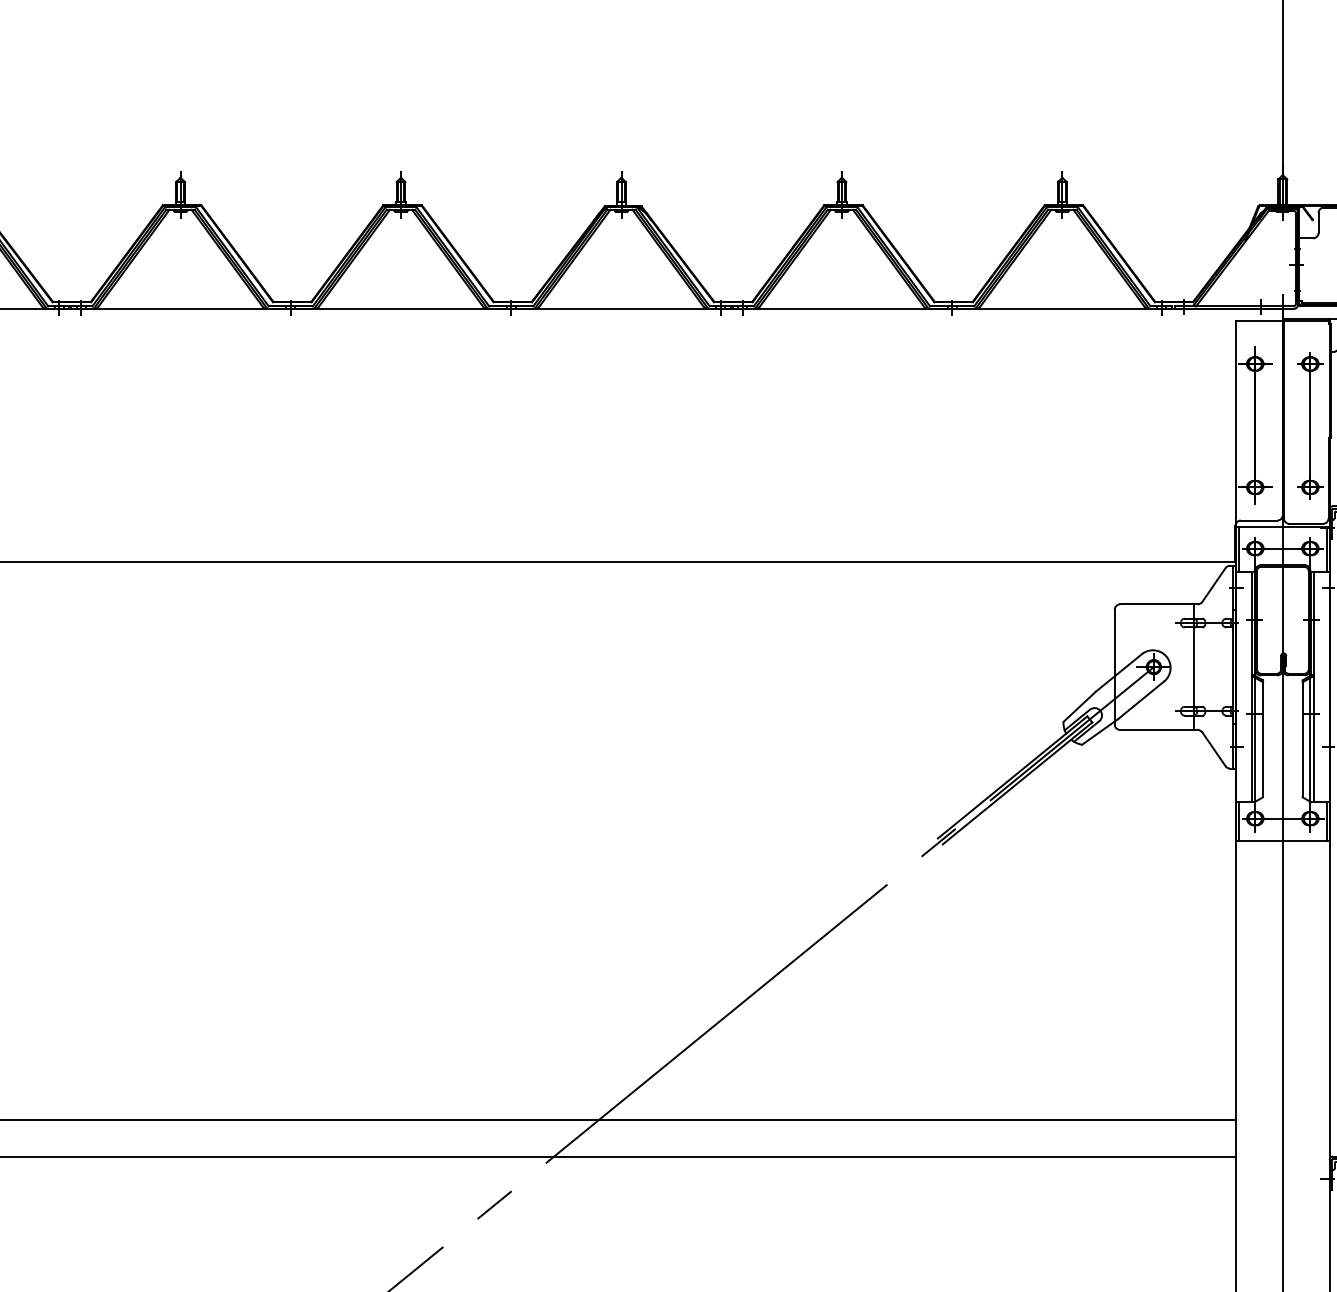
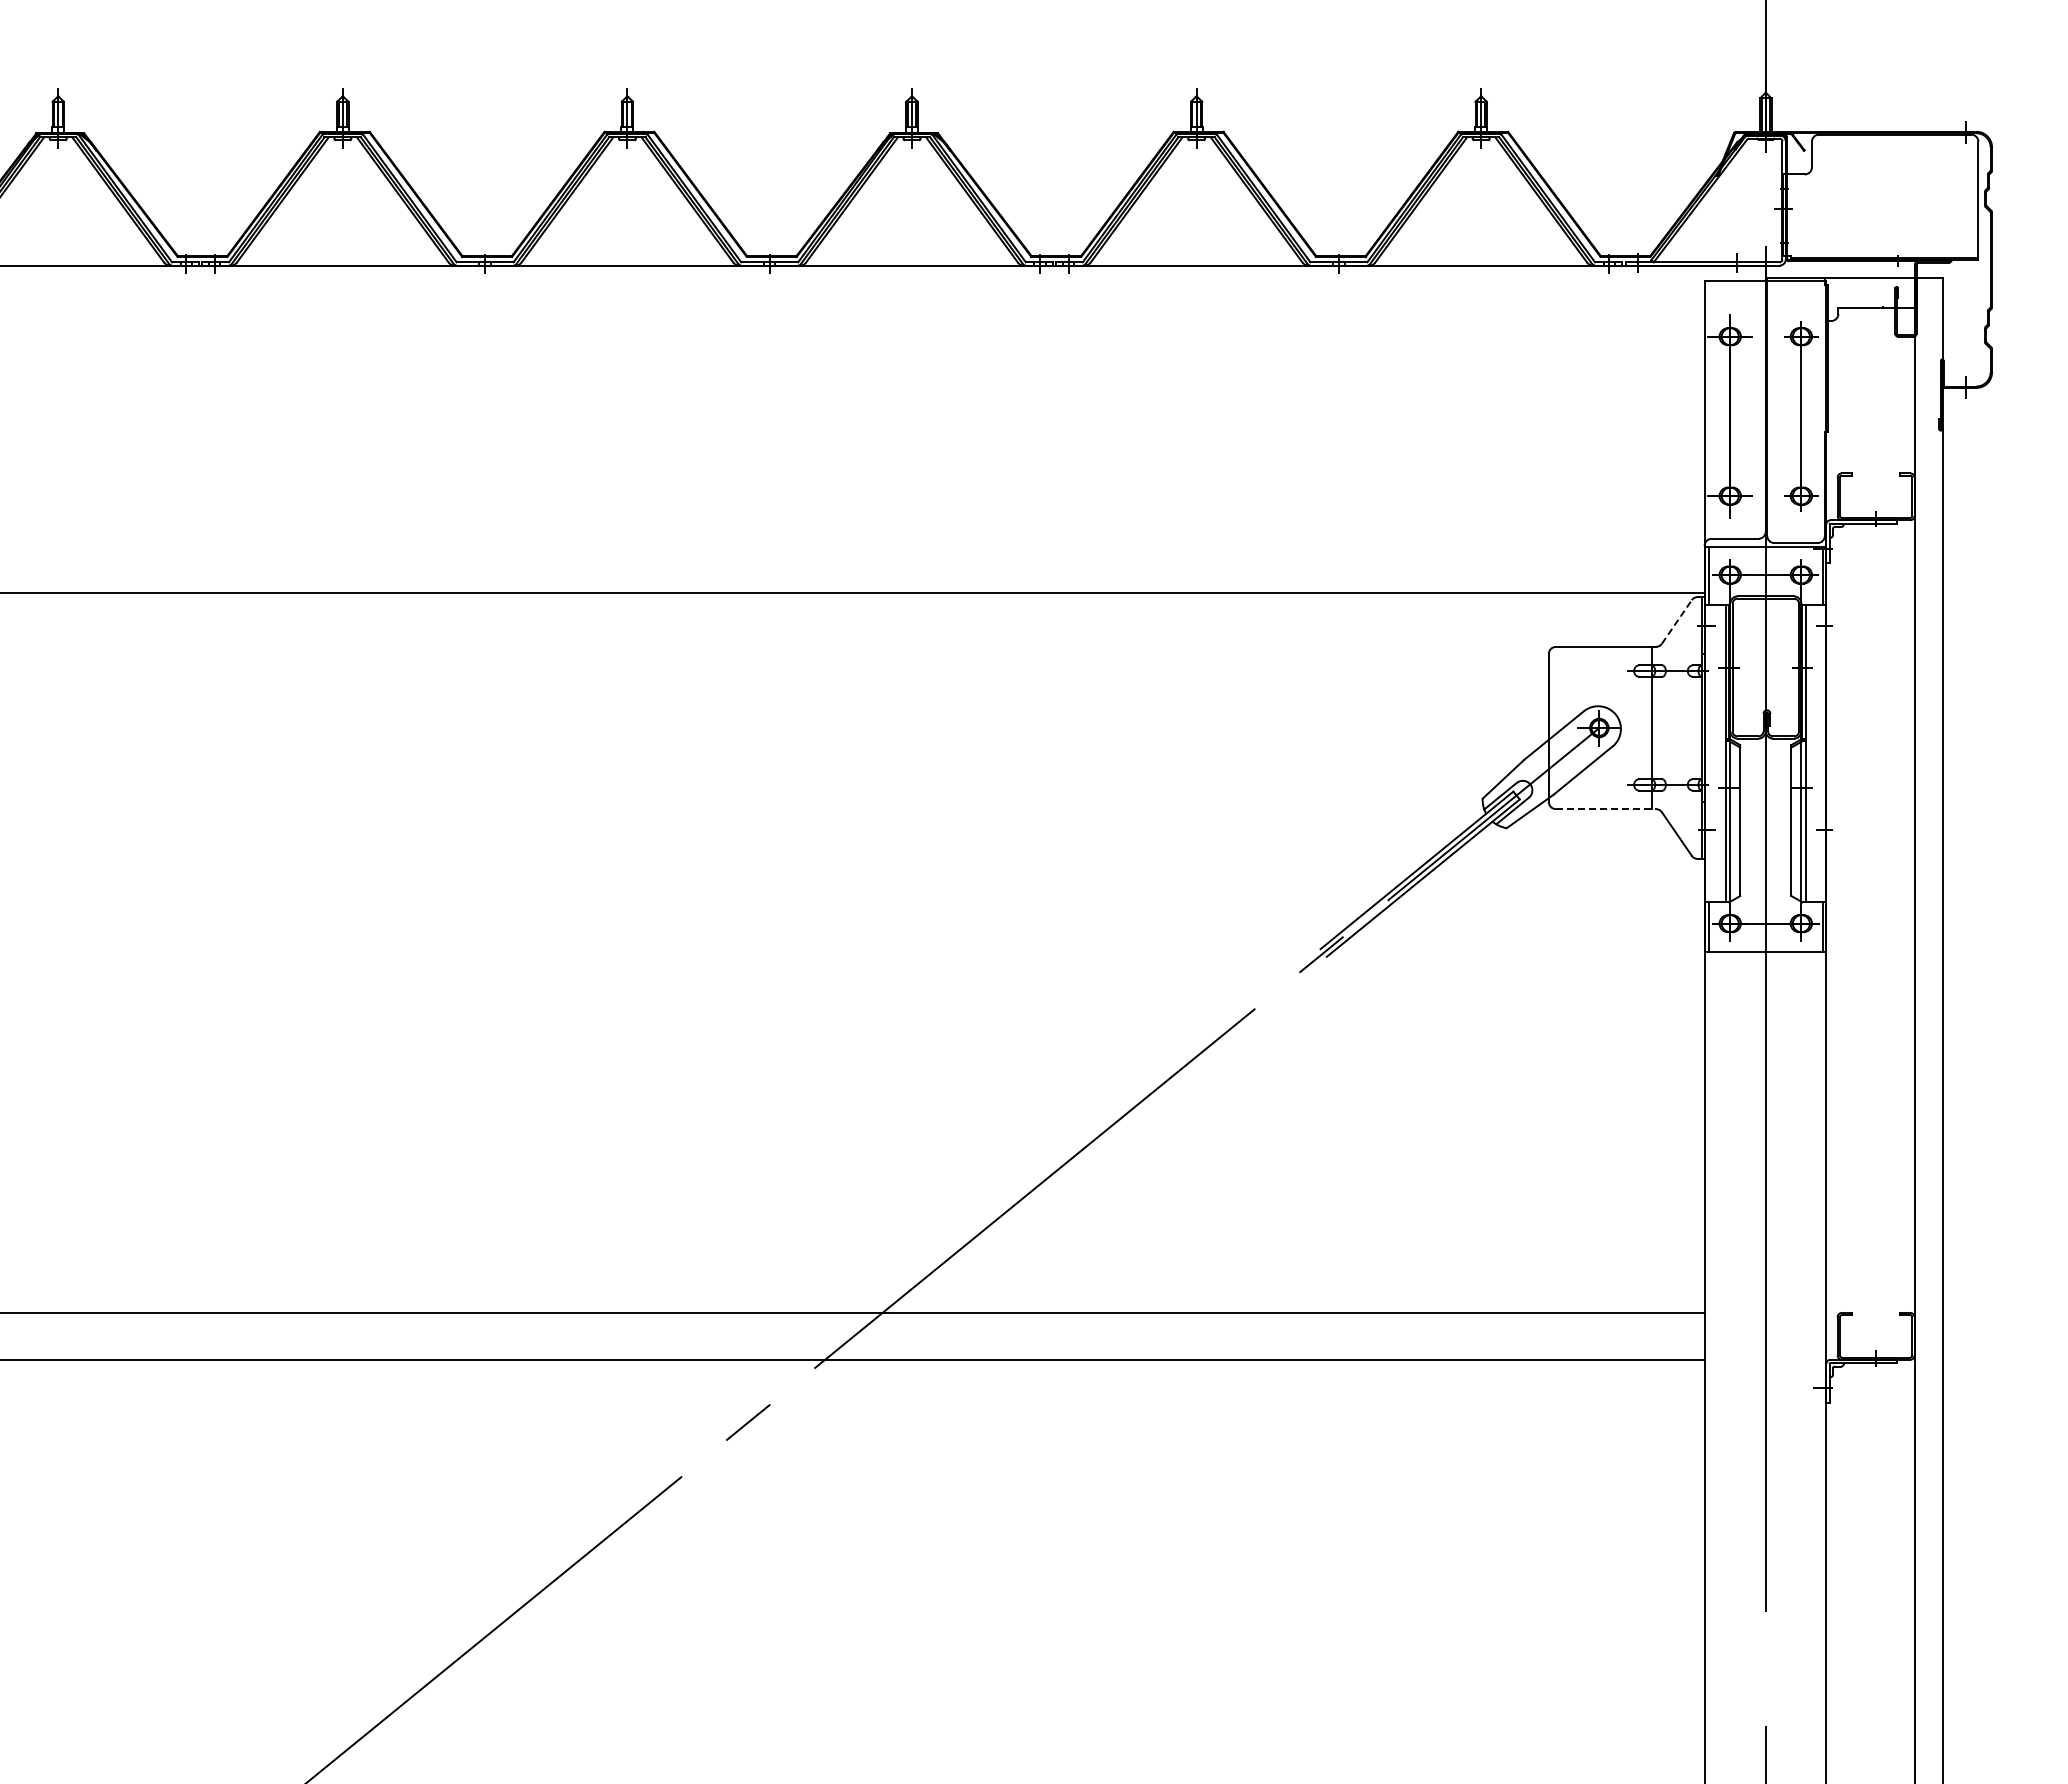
line: (1214, 584) -> (1677, 621), solid -> dashed
line: (1159, 730) -> (1606, 809), solid -> dashed

